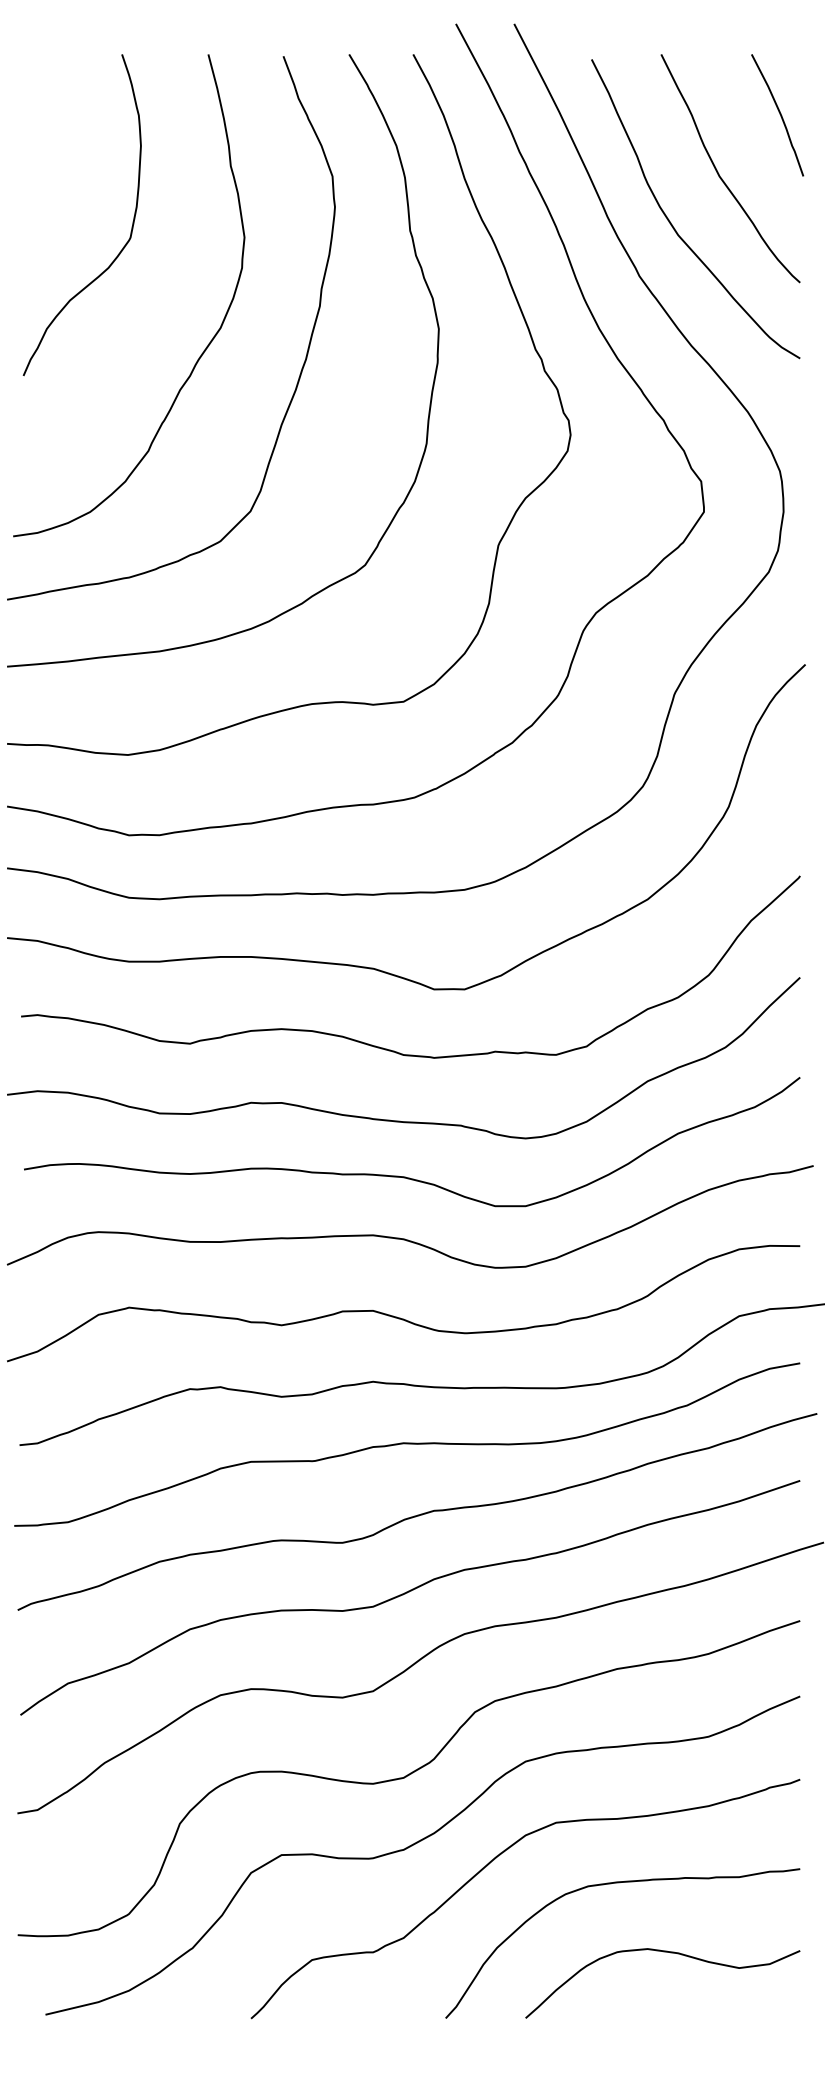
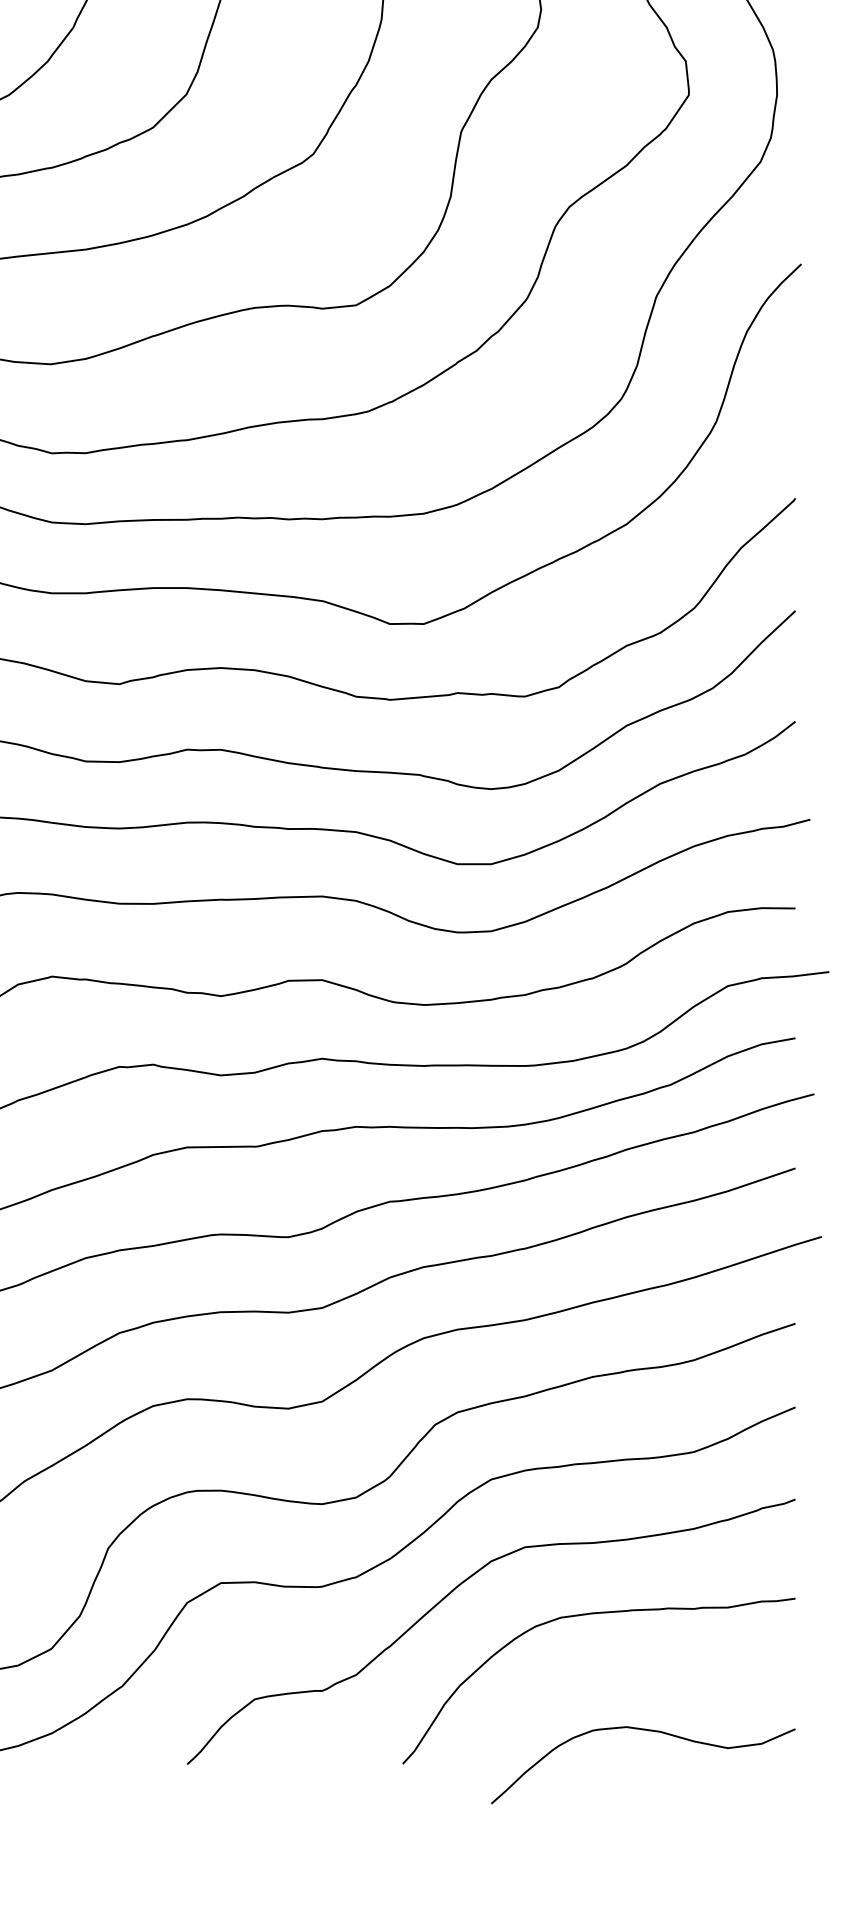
curve: (663, 1952) -> (644, 1730), moved

